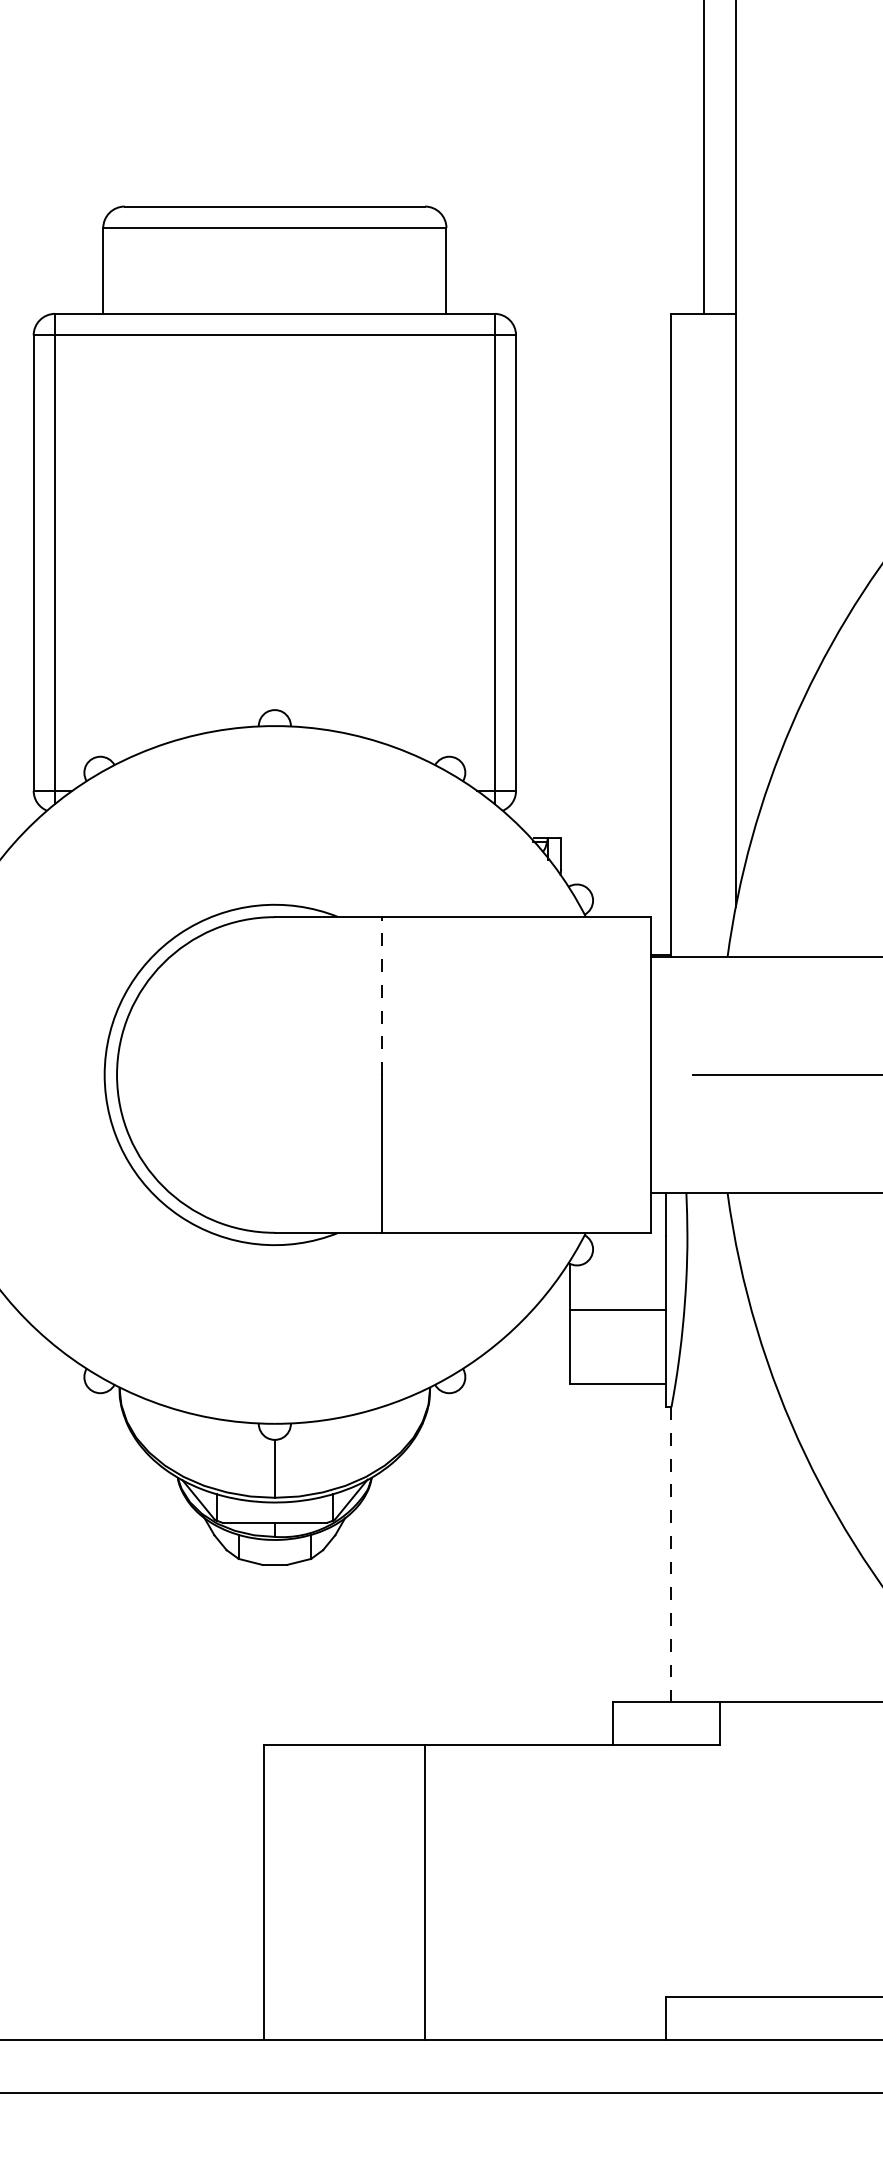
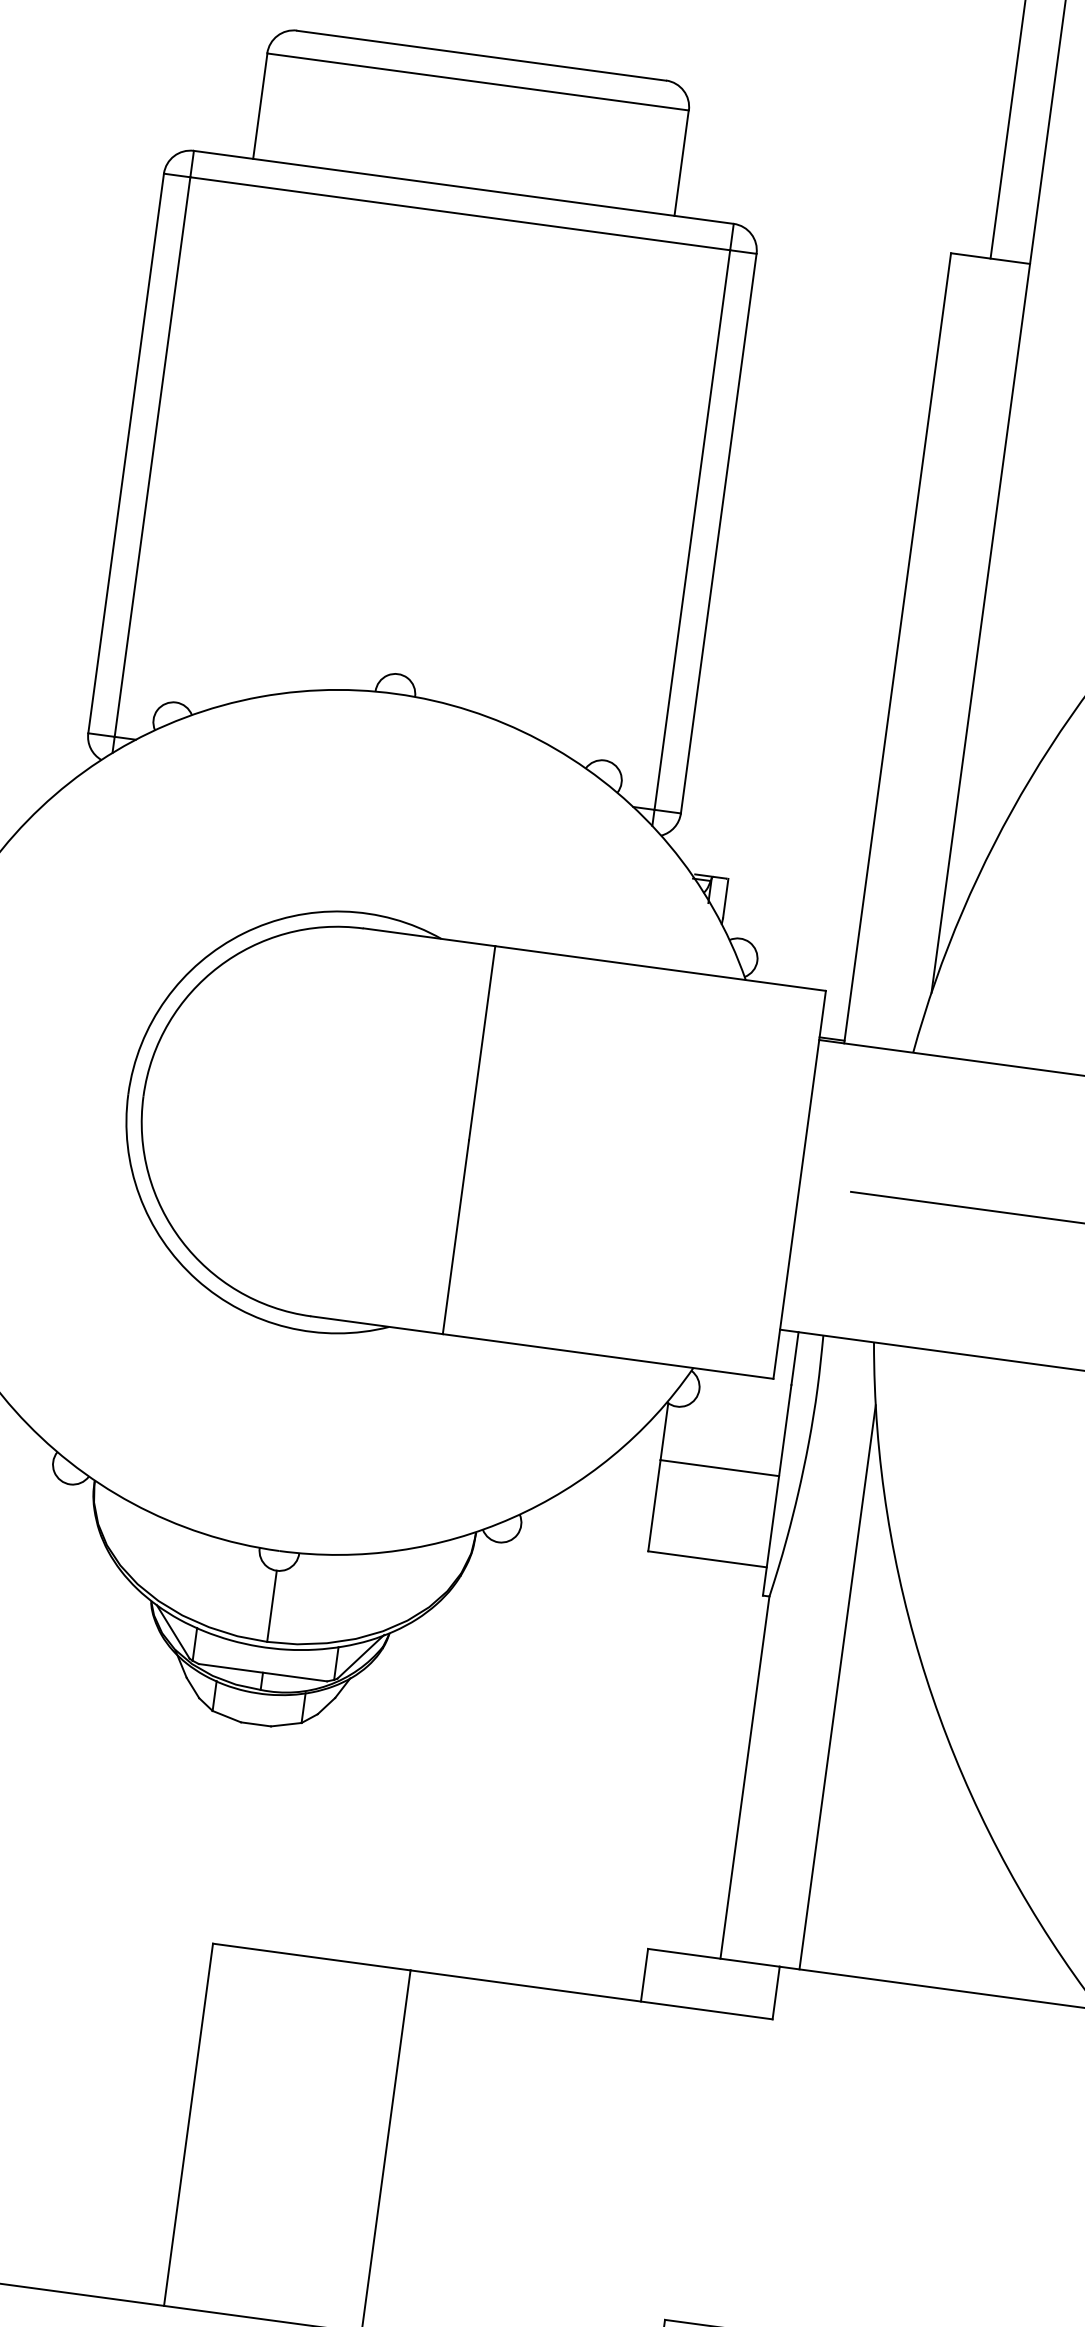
line: (382, 996) -> (482, 1043), dashed -> solid
line: (735, 1472) -> (837, 1687), added
line: (671, 1555) -> (744, 1778), dashed -> solid

